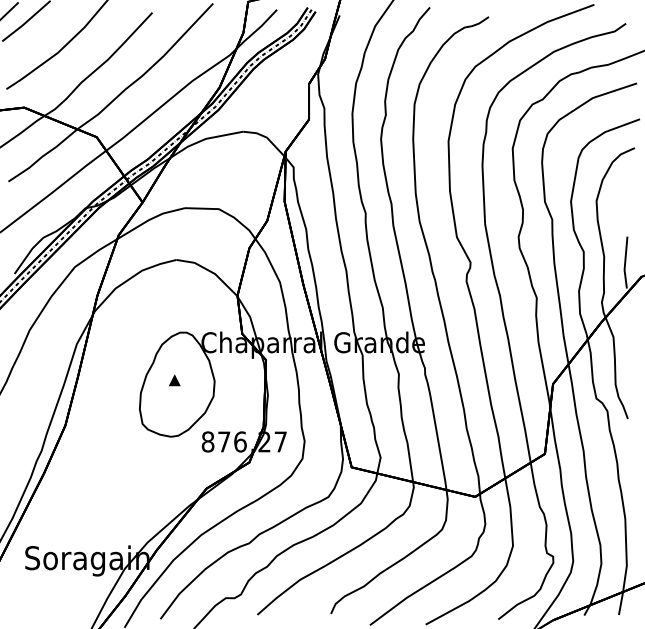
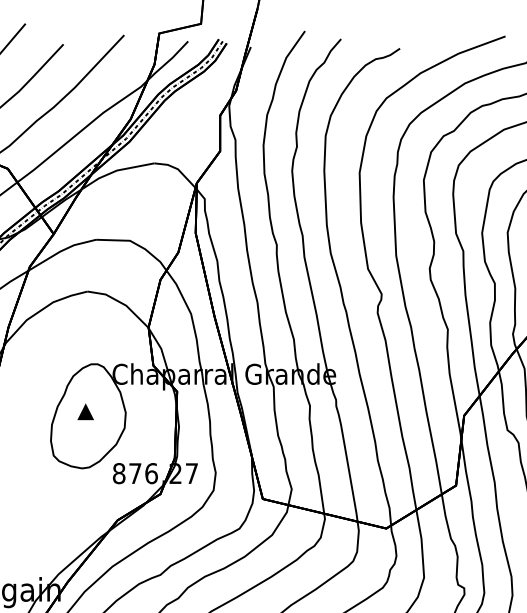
part: (174, 380) -> (85, 412), size x1.4

